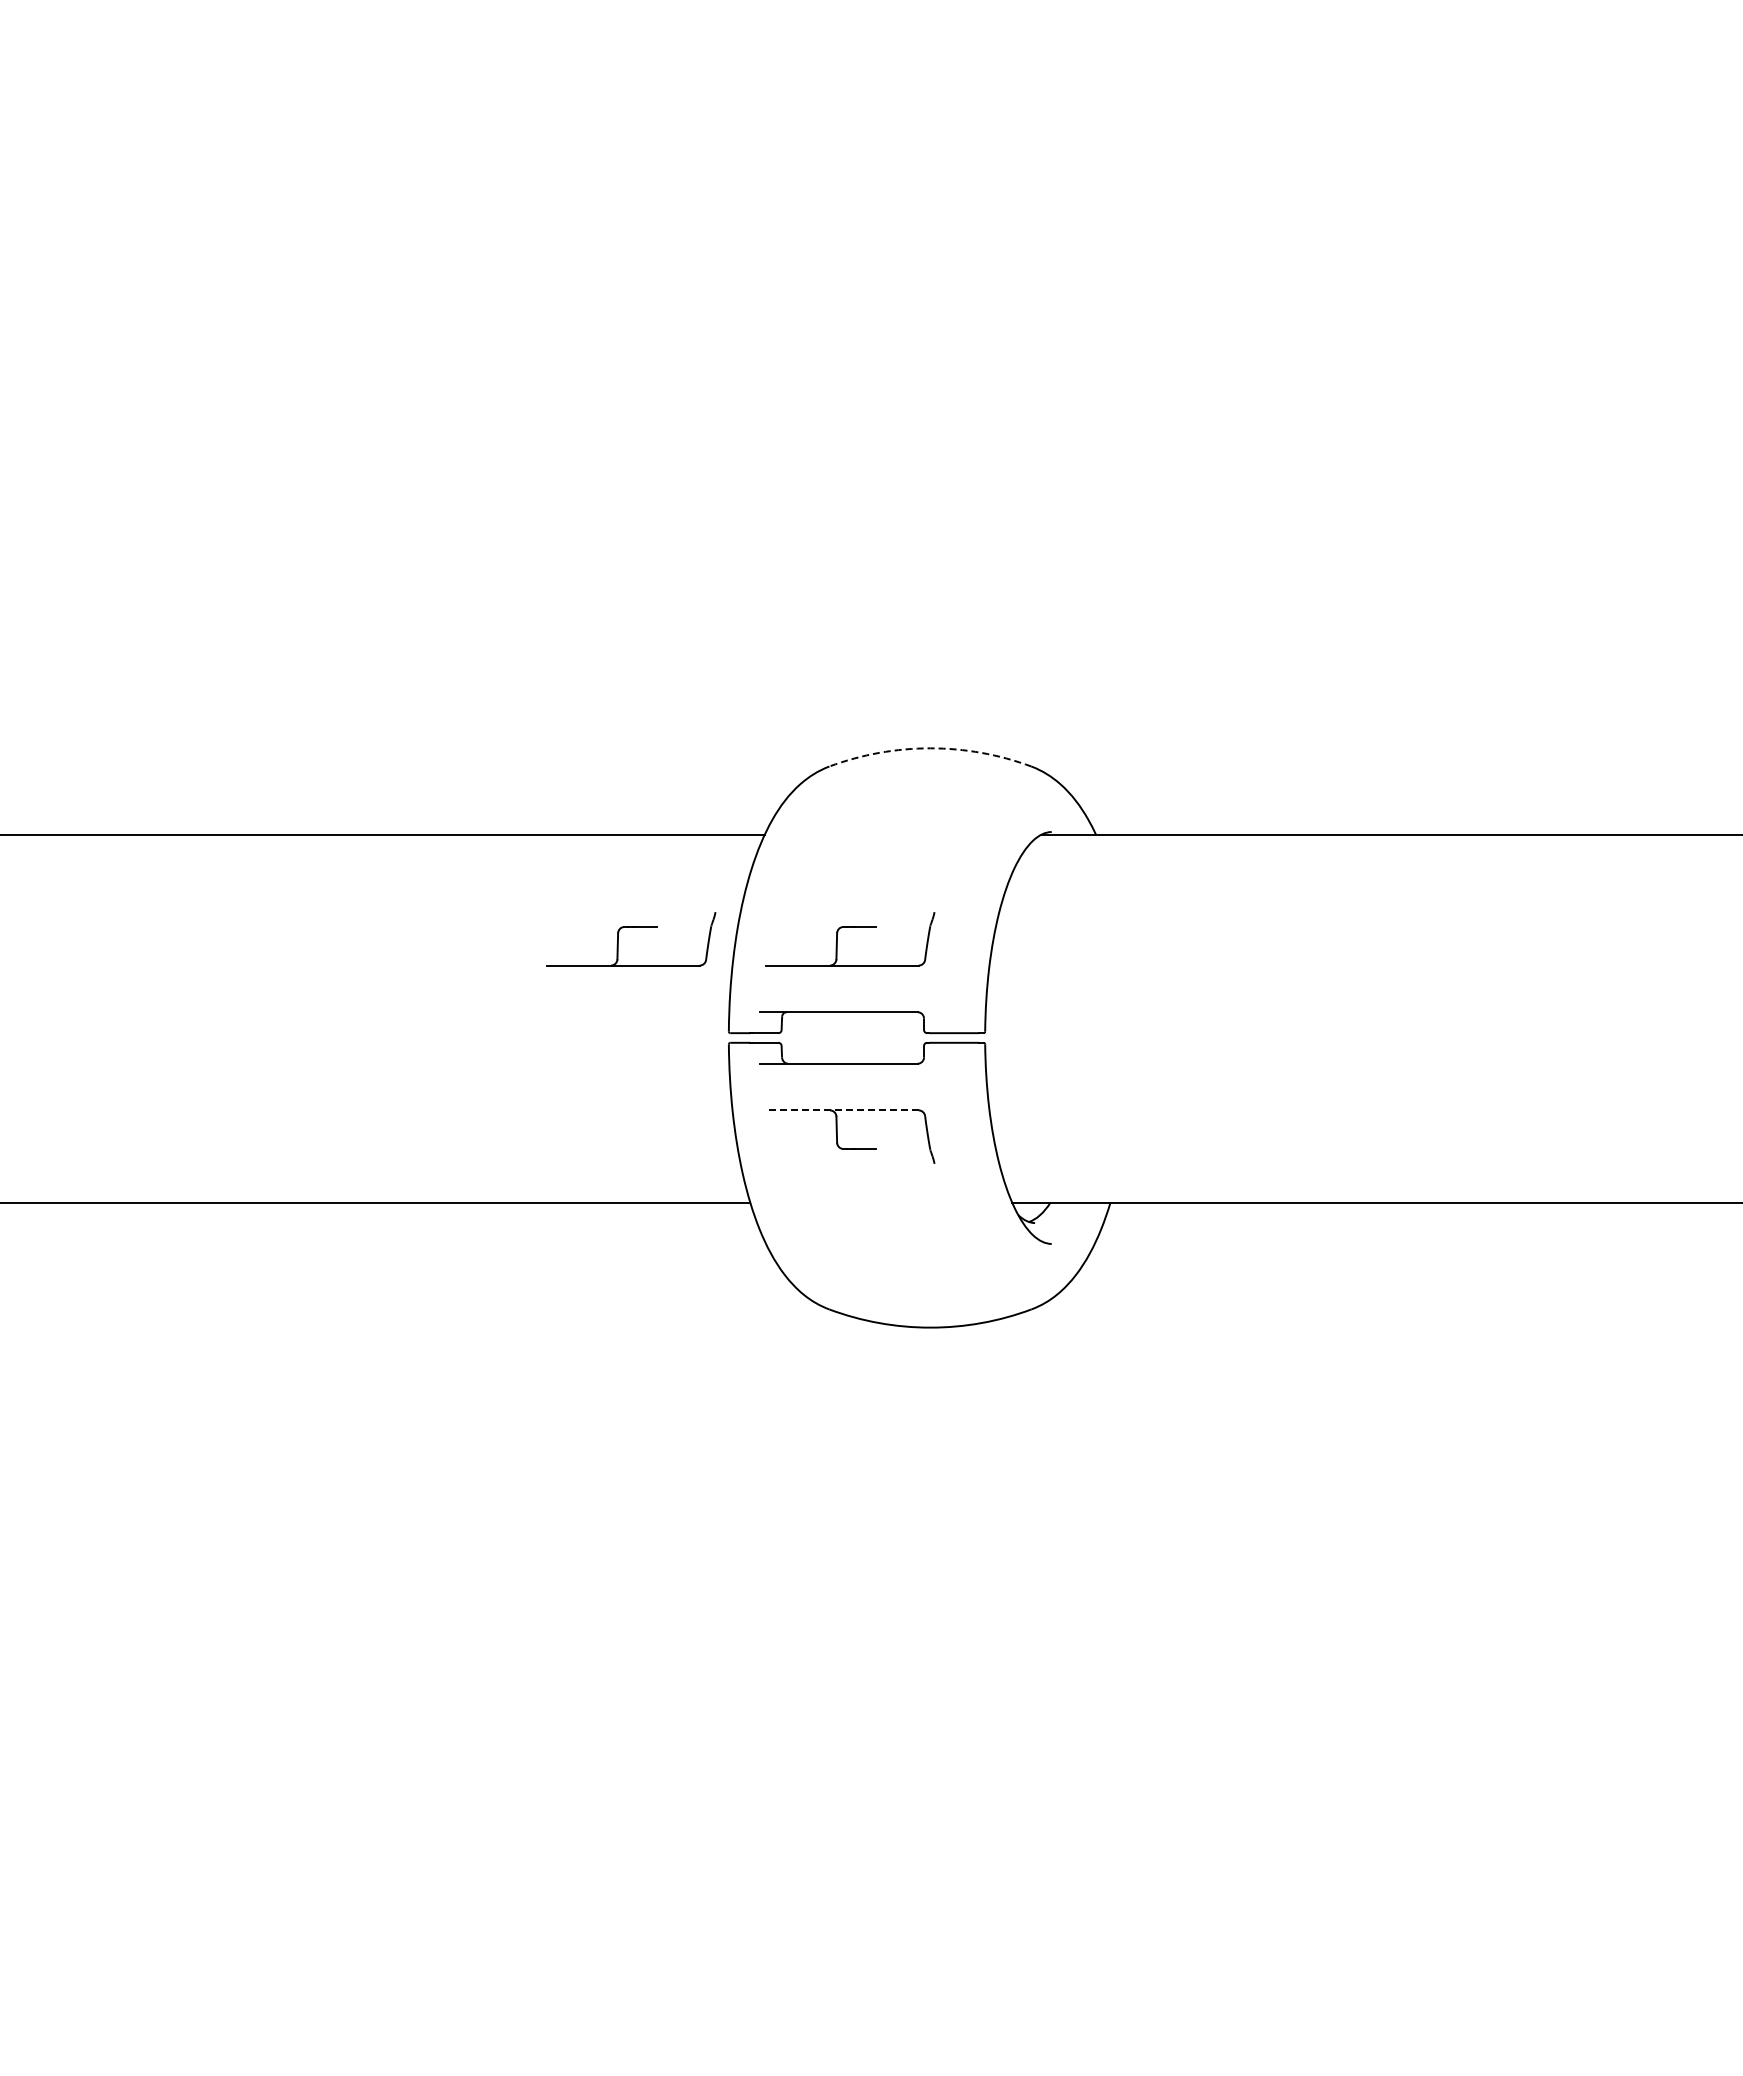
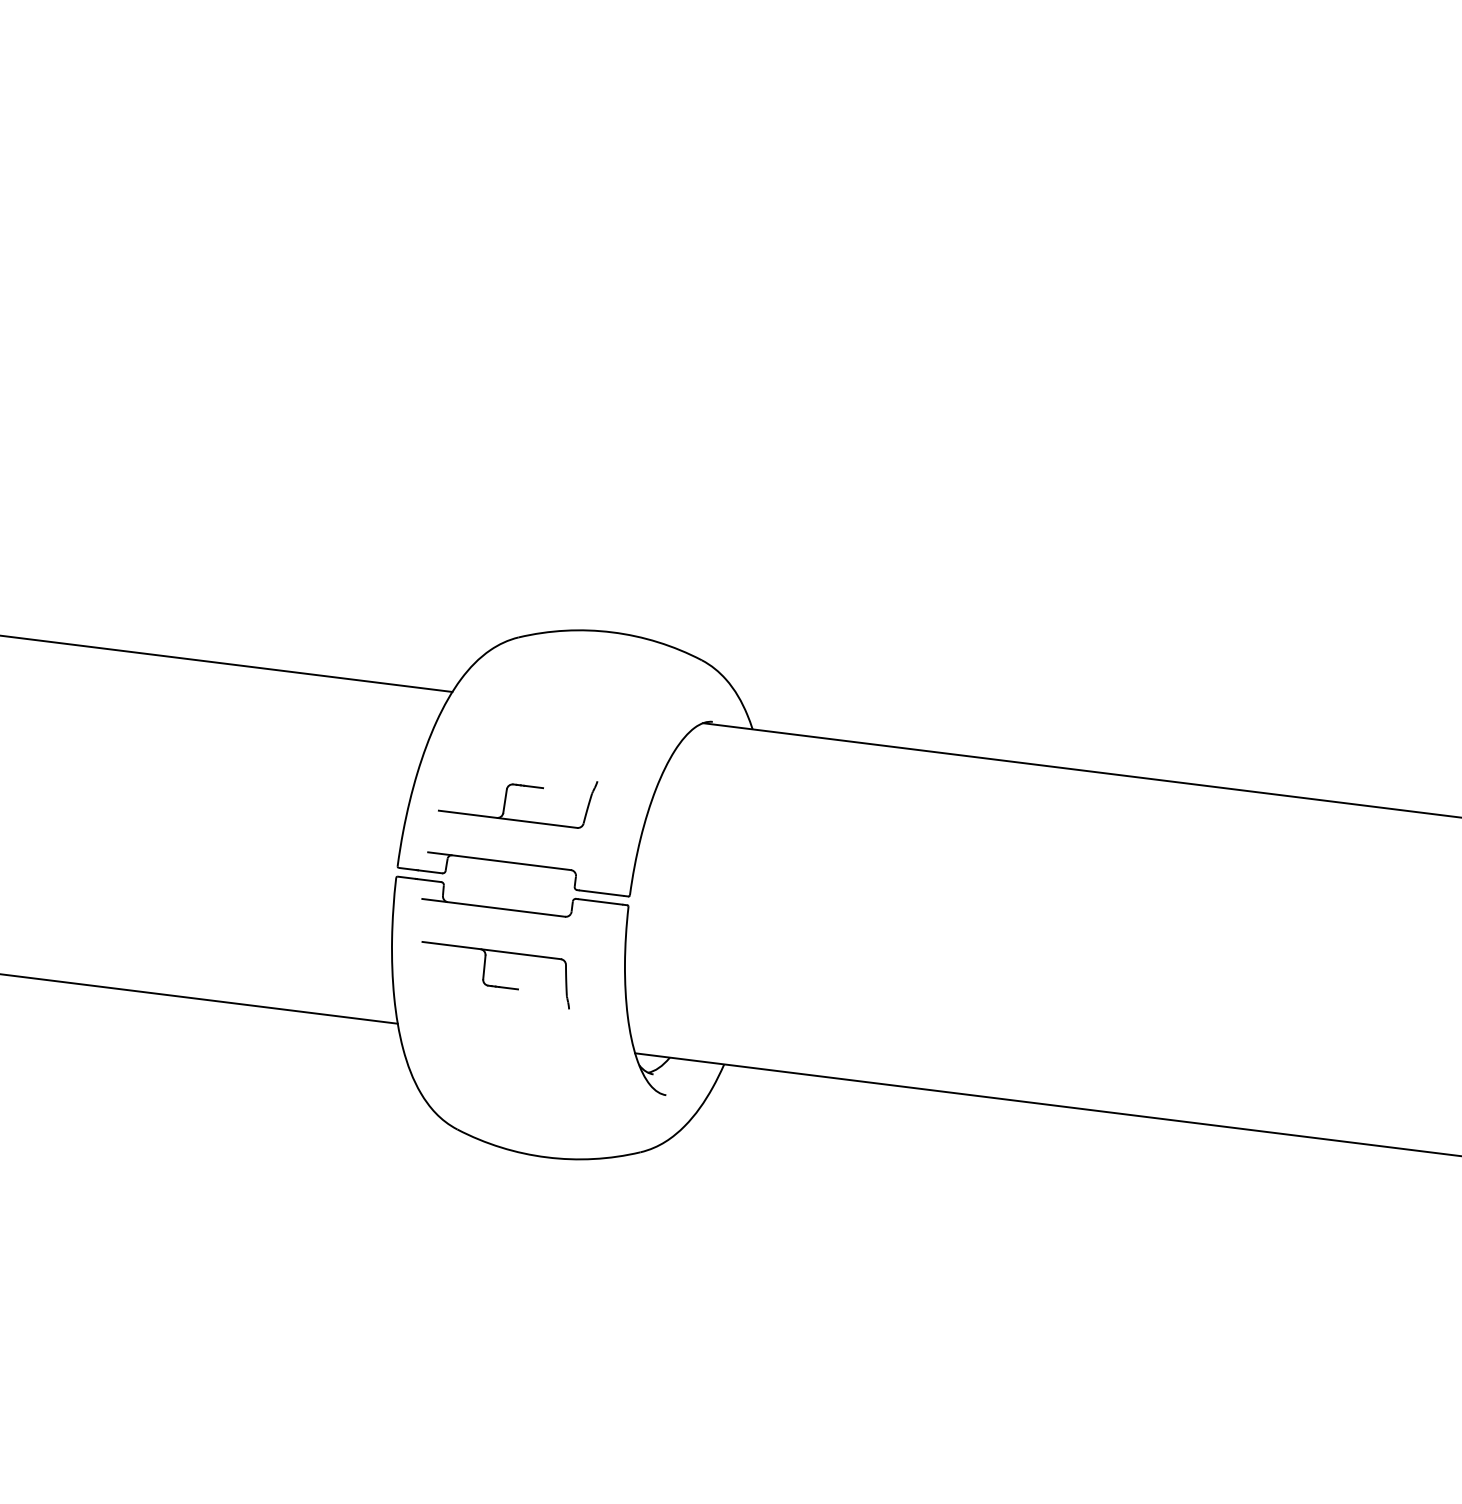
arc: (930, 748) -> (612, 632), dashed -> solid
part: (631, 927) -> (321, 760), removed
line: (842, 1110) -> (491, 950), dashed -> solid

